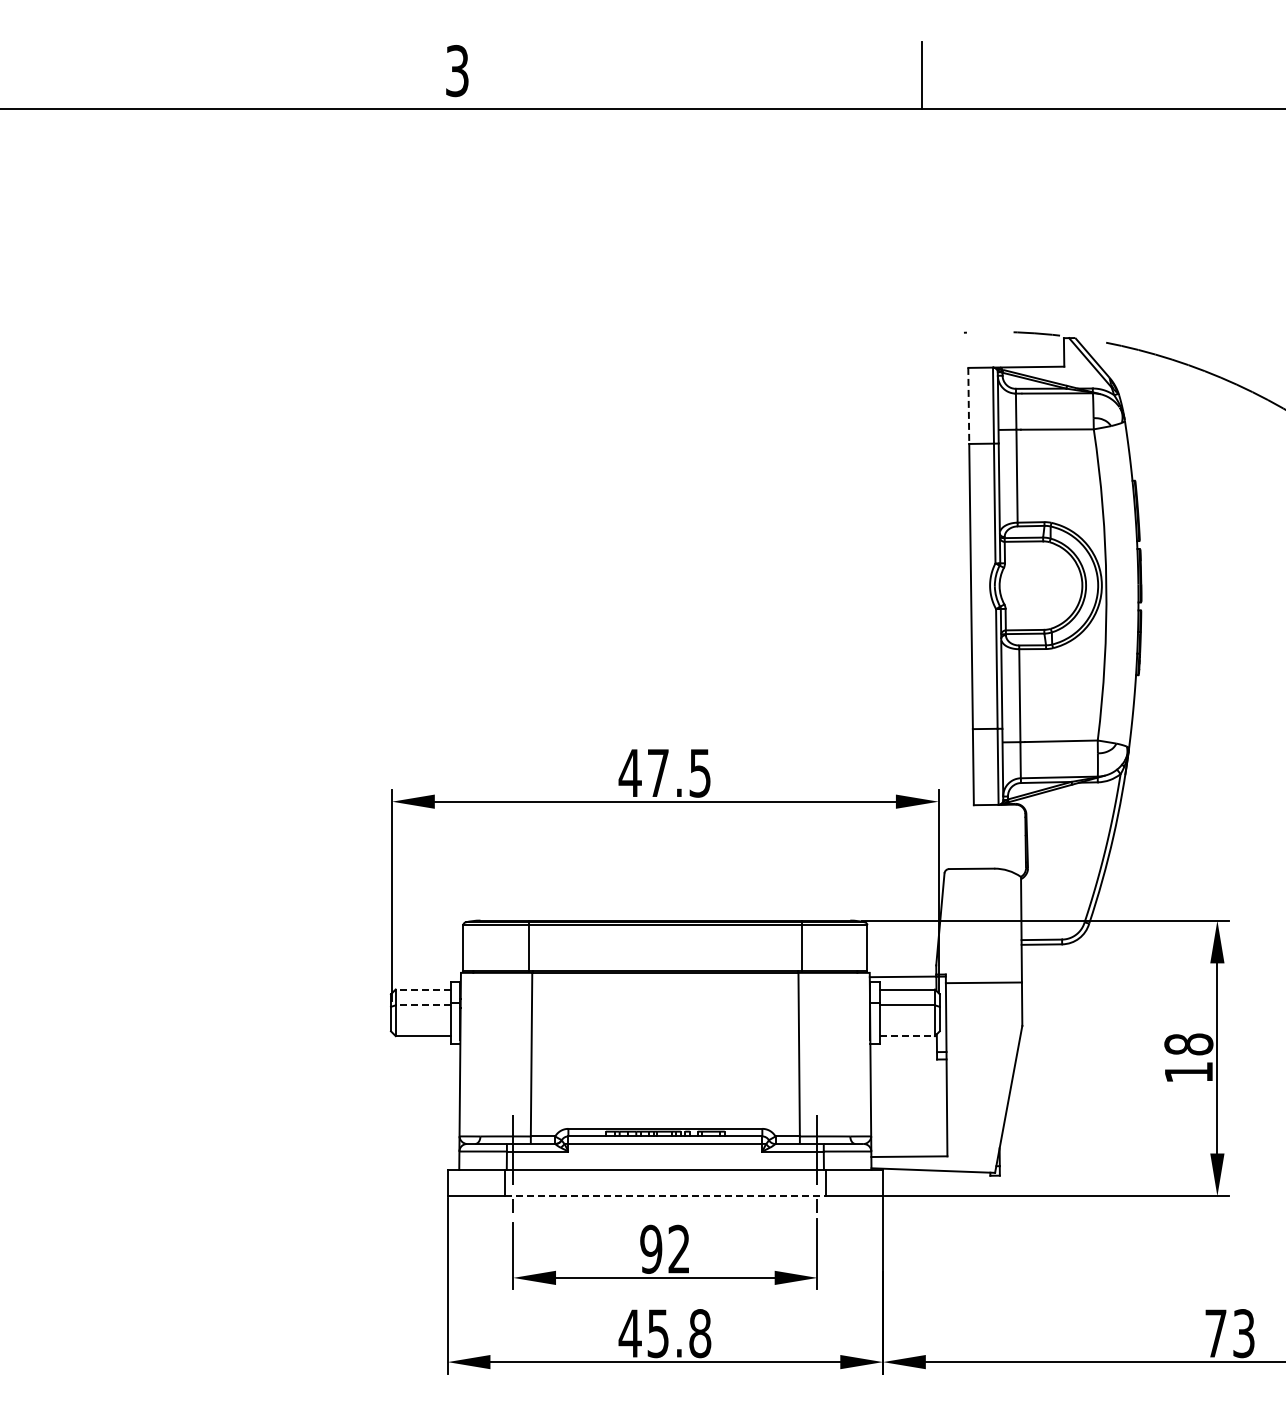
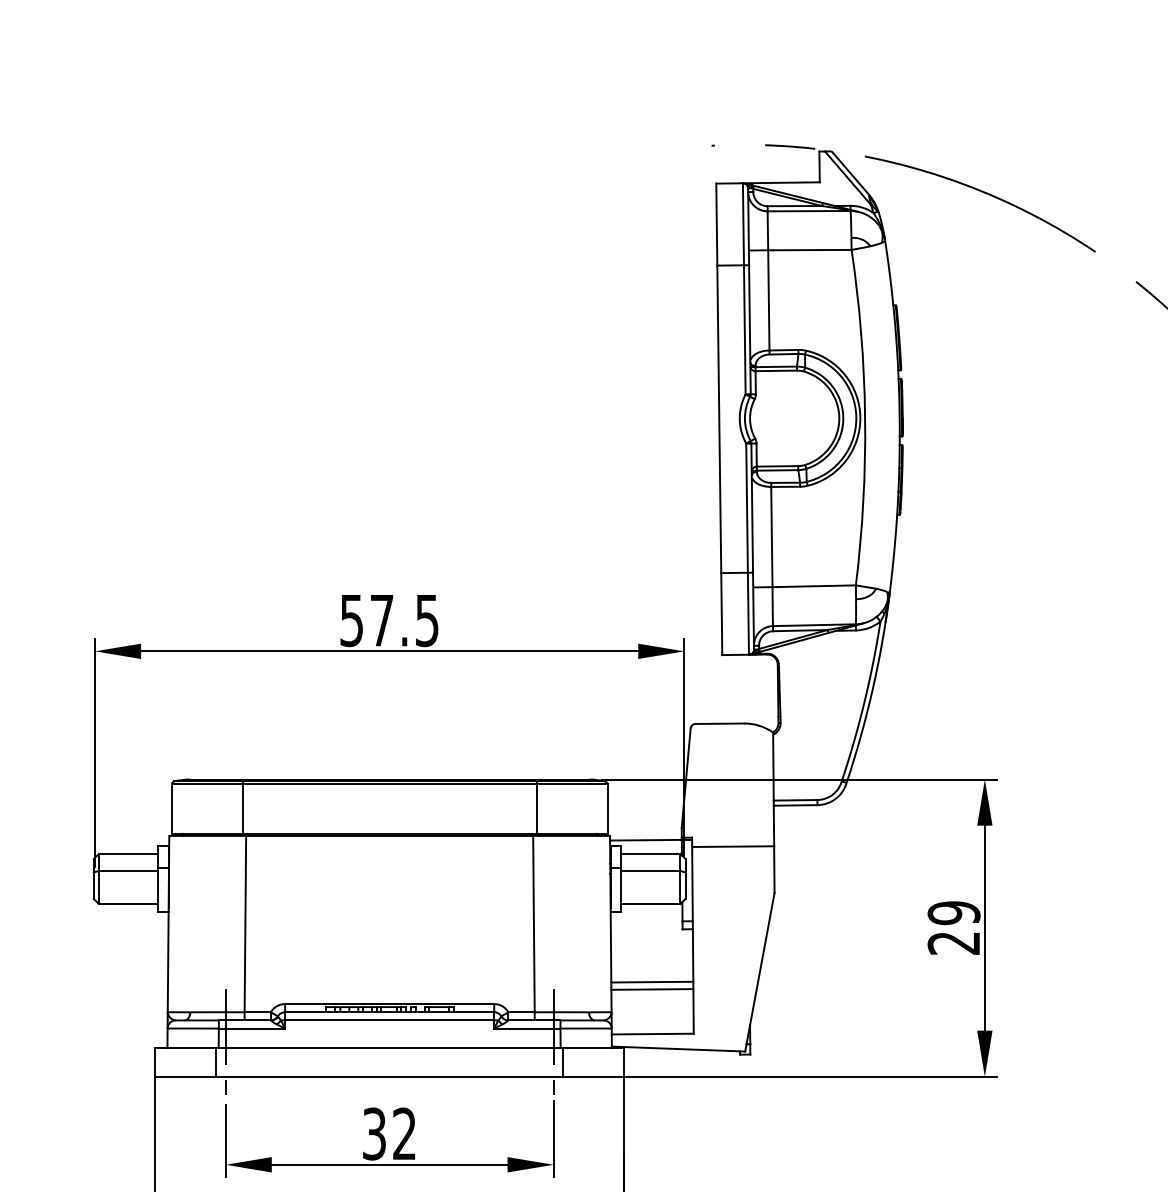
line: (968, 406) -> (716, 225), dashed -> solid
text: (629, 773) -> (351, 620), 47.5 -> 57.5
line: (423, 989) -> (128, 853), dashed -> solid
line: (423, 1005) -> (128, 871), dashed -> solid
line: (907, 1036) -> (650, 904), dashed -> solid
text: (1188, 1058) -> (953, 928), 18 -> 29
line: (908, 1108) -> (651, 982), added
line: (909, 1114) -> (652, 988), added
line: (665, 1196) -> (389, 1077), dashed -> solid
text: (651, 1248) -> (374, 1133), 92 -> 32

